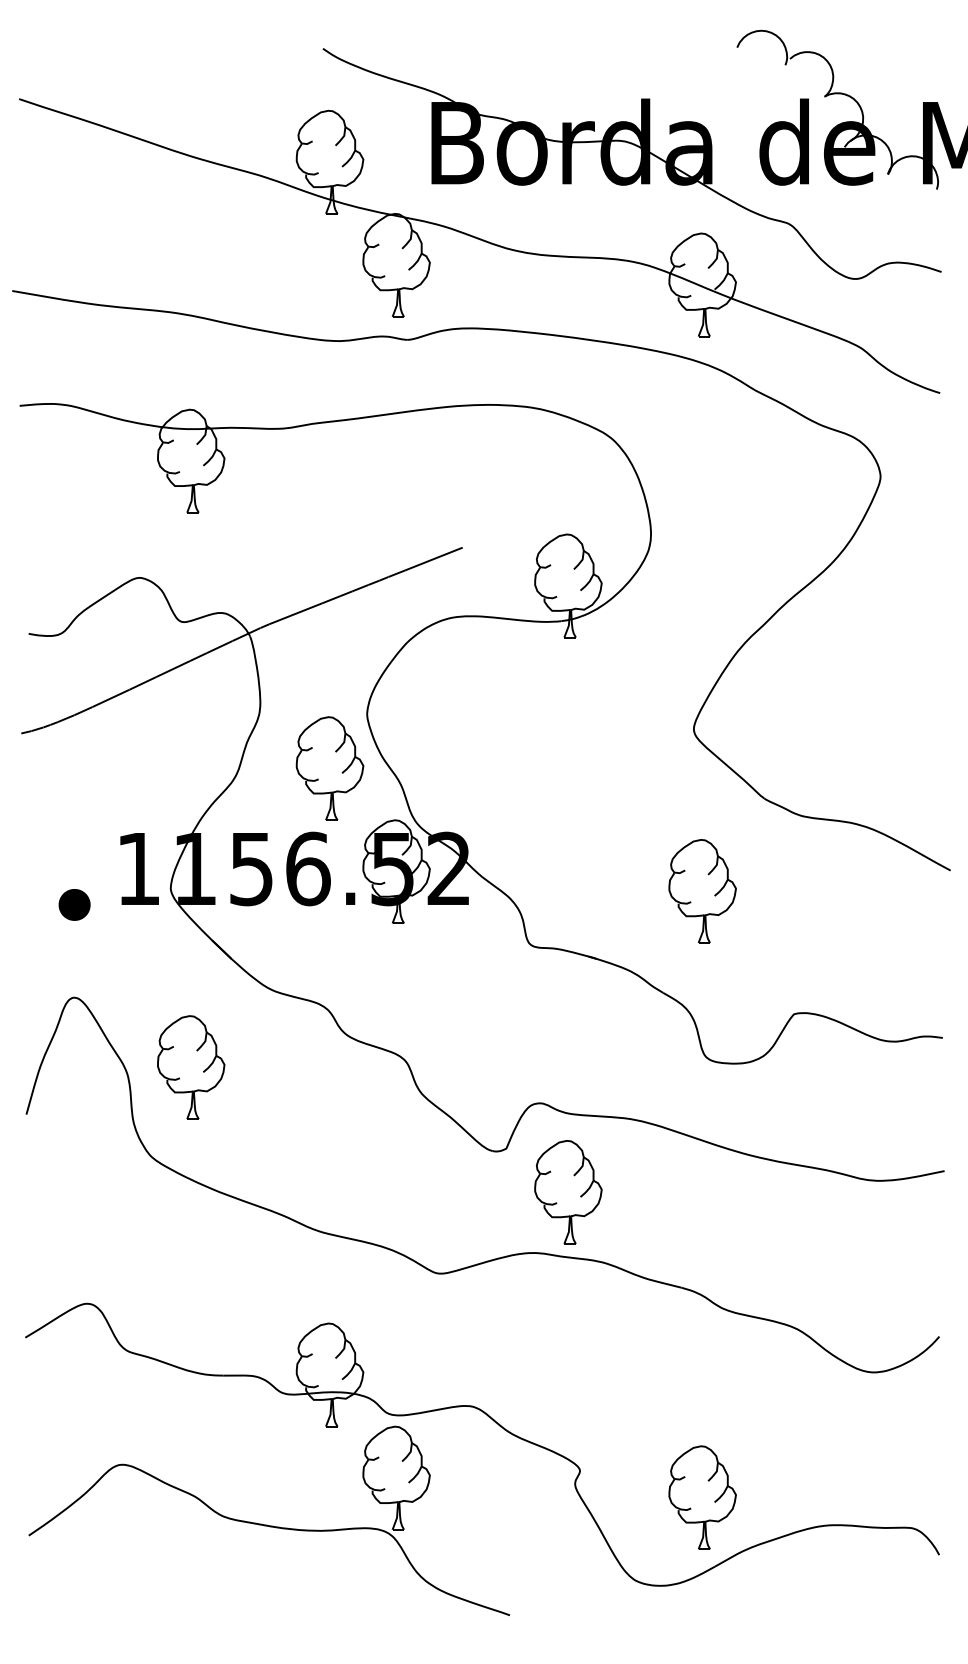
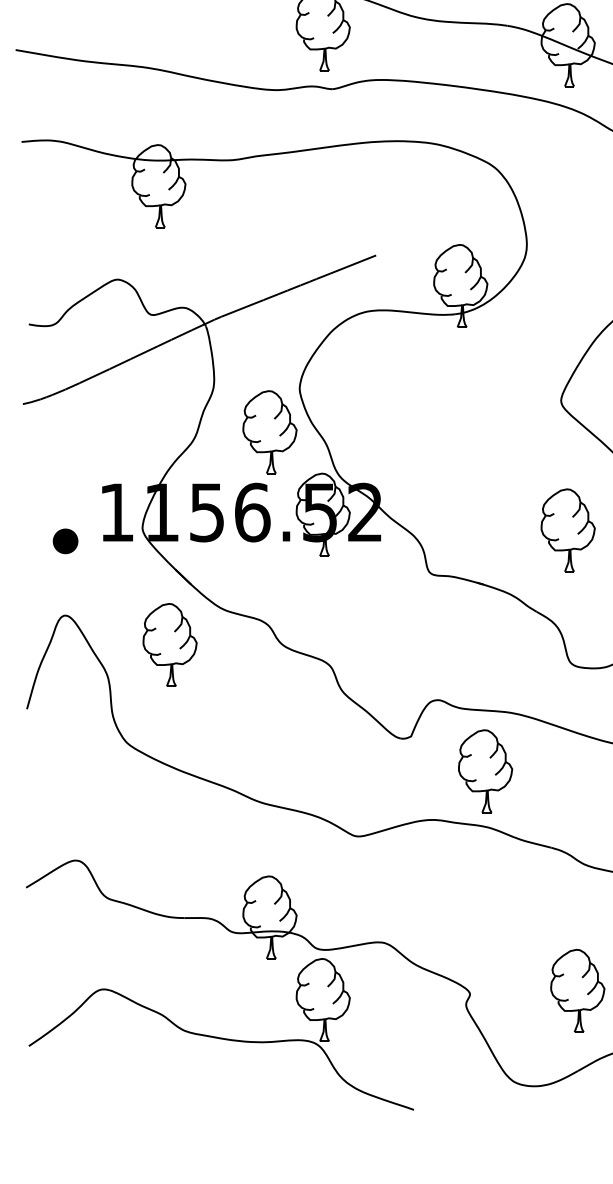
part: (191, 1067) -> (170, 645), moved
part: (568, 1192) -> (485, 771), moved
part: (702, 1497) -> (577, 990), moved

